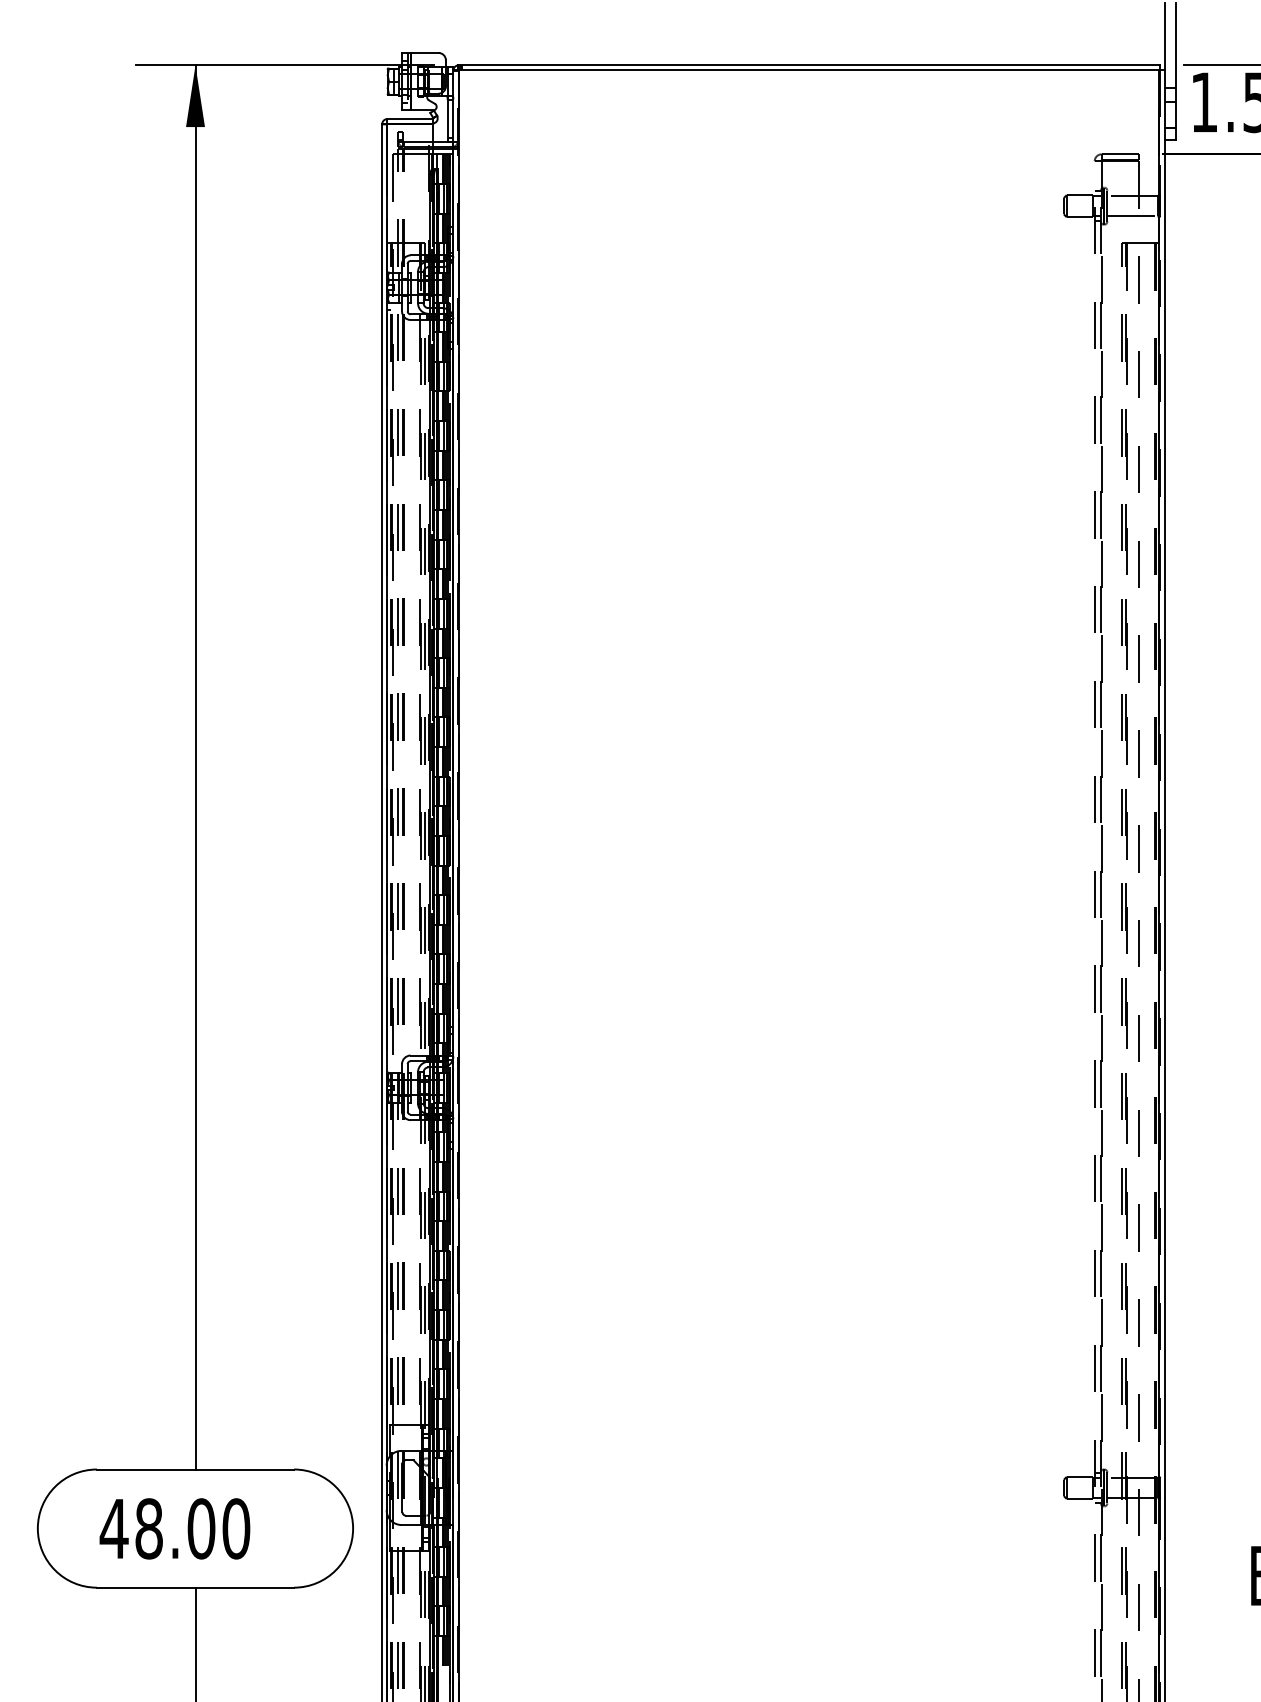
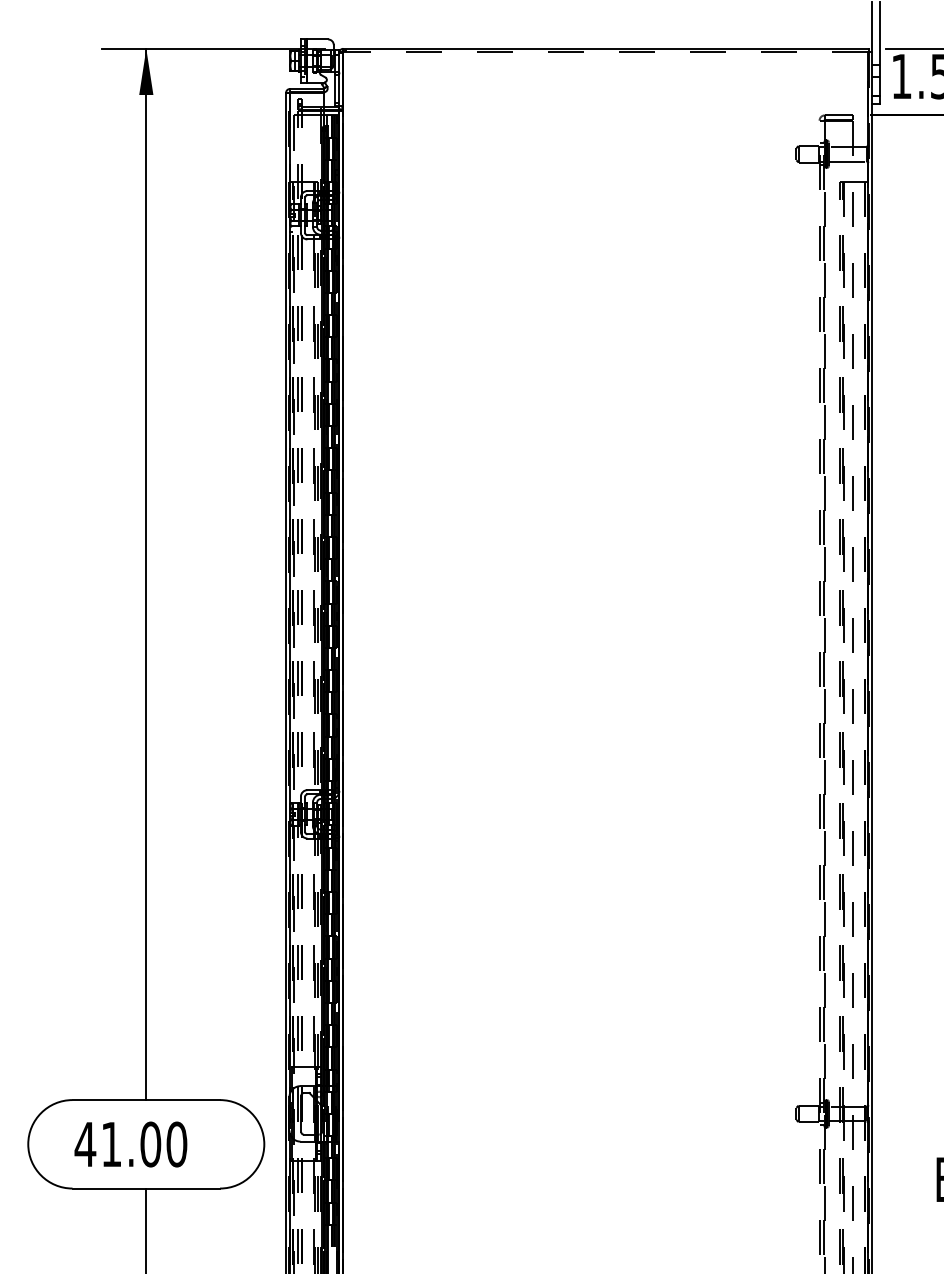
line: (808, 69) -> (605, 51), solid -> dashed
text: (148, 1528) -> (111, 1144), 48.00 -> 41.00

